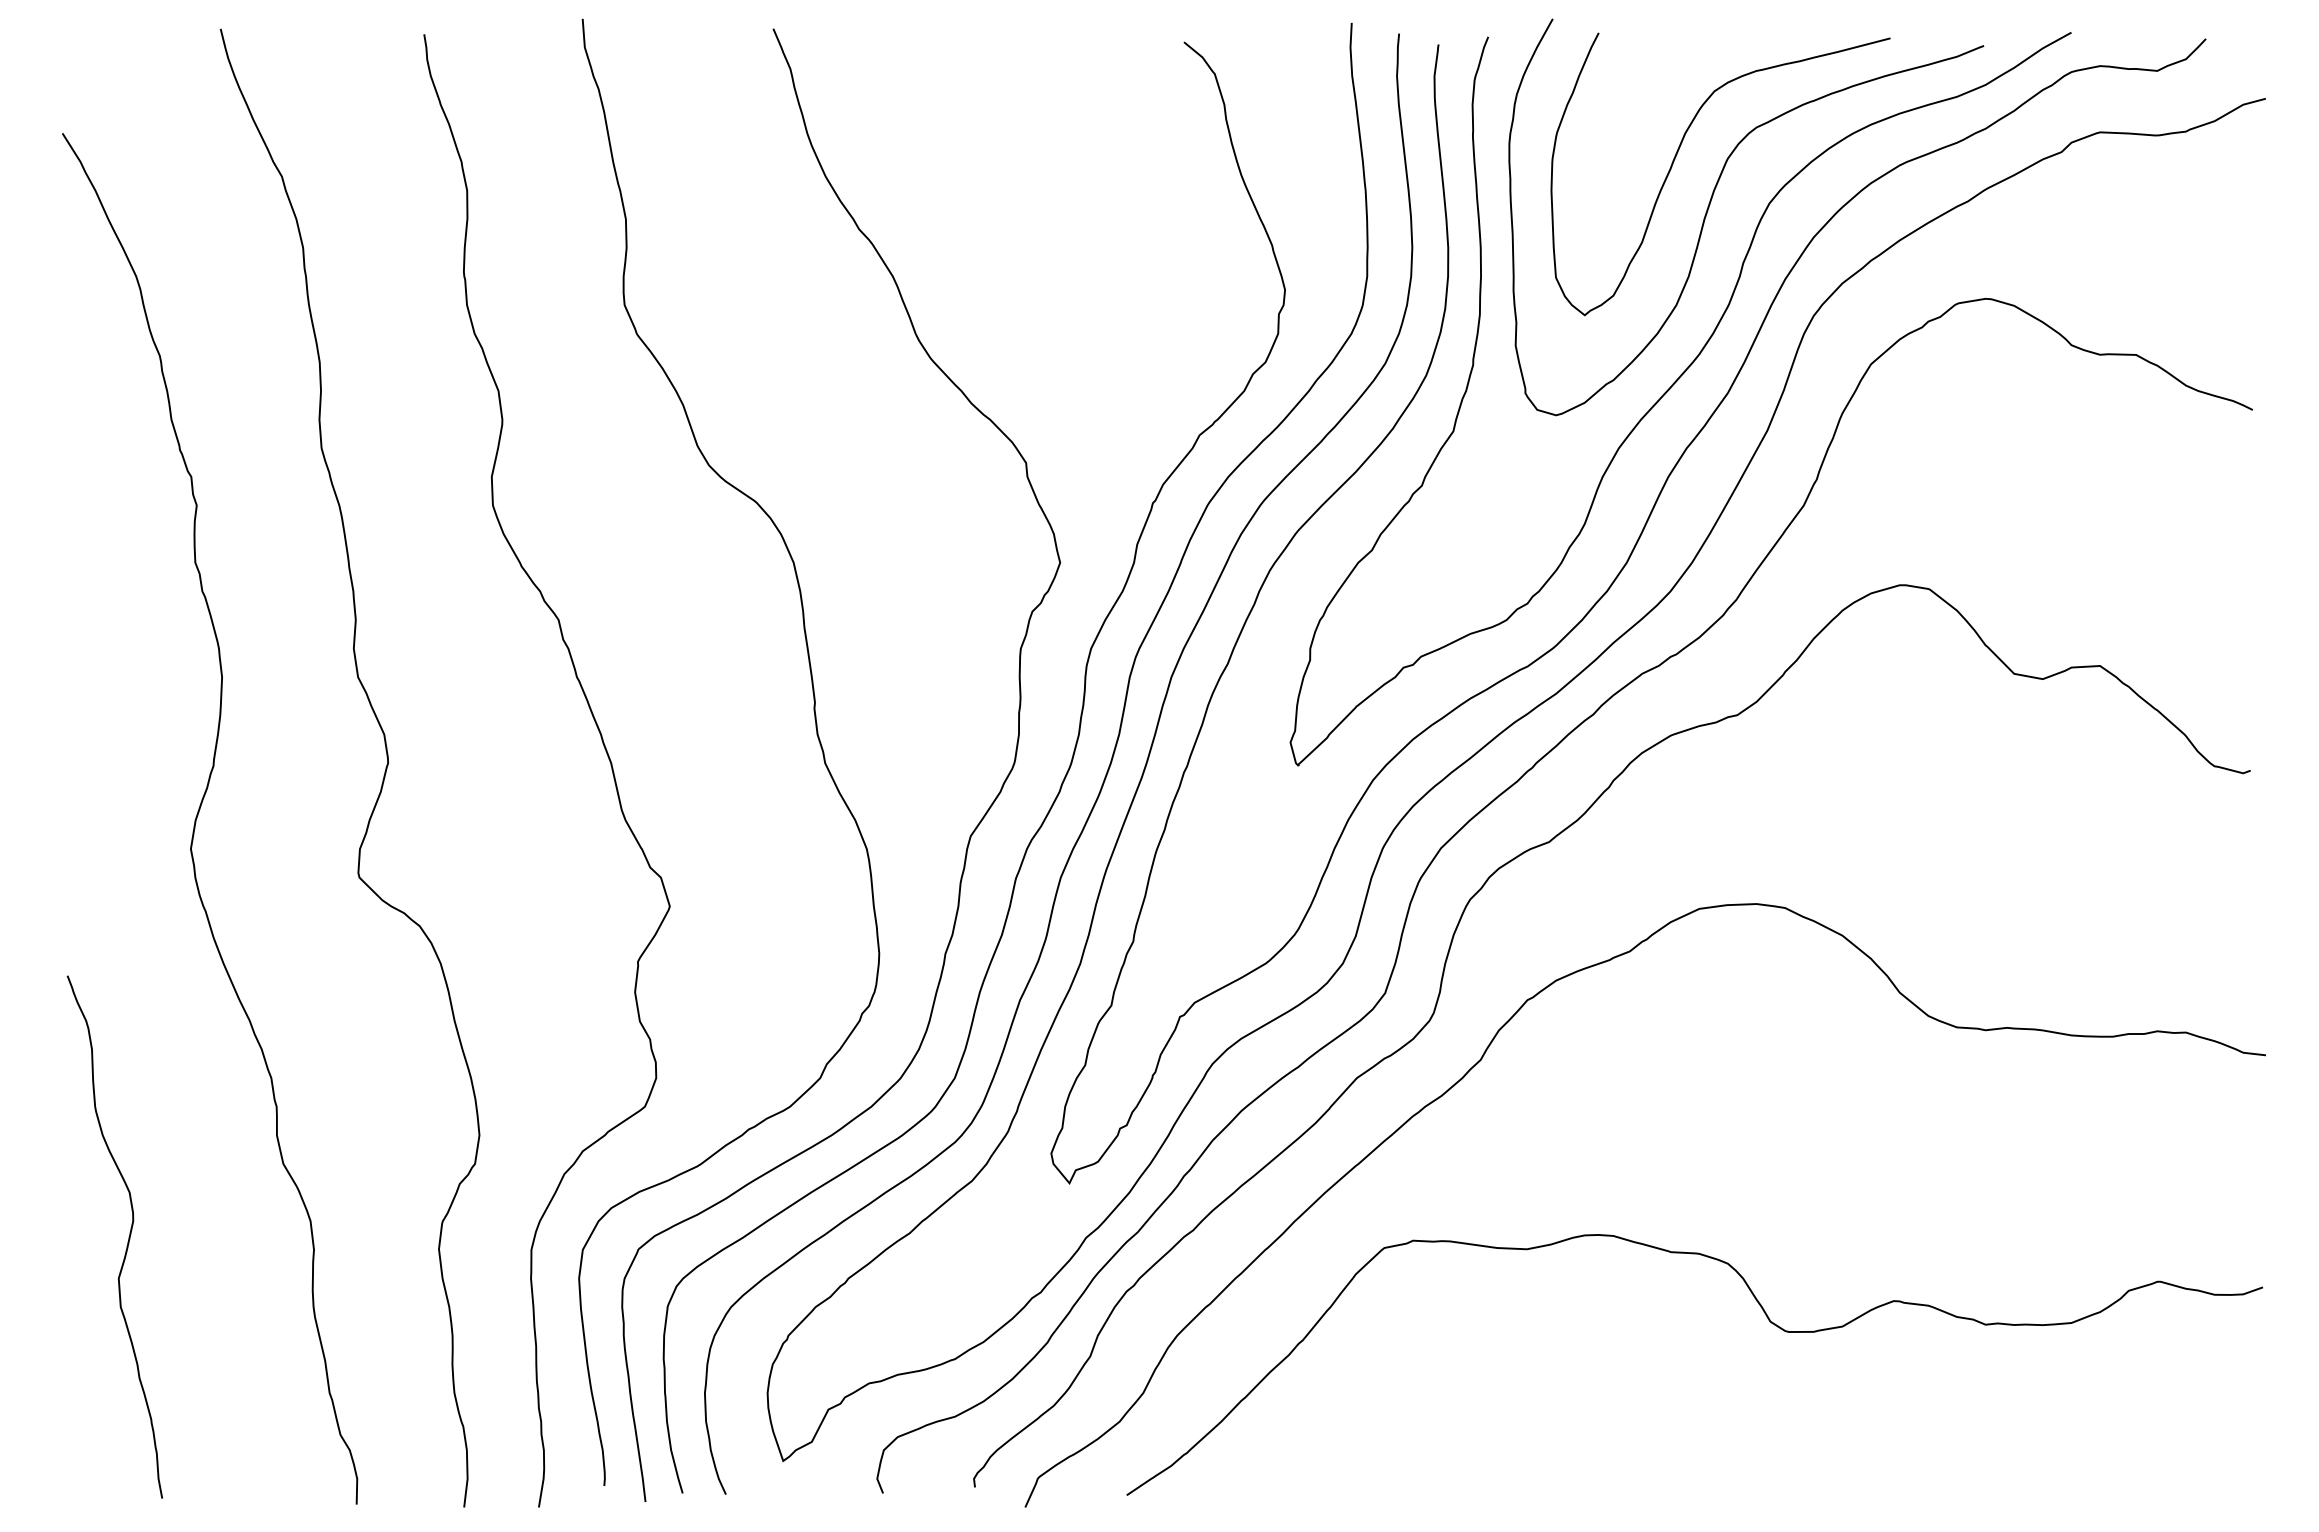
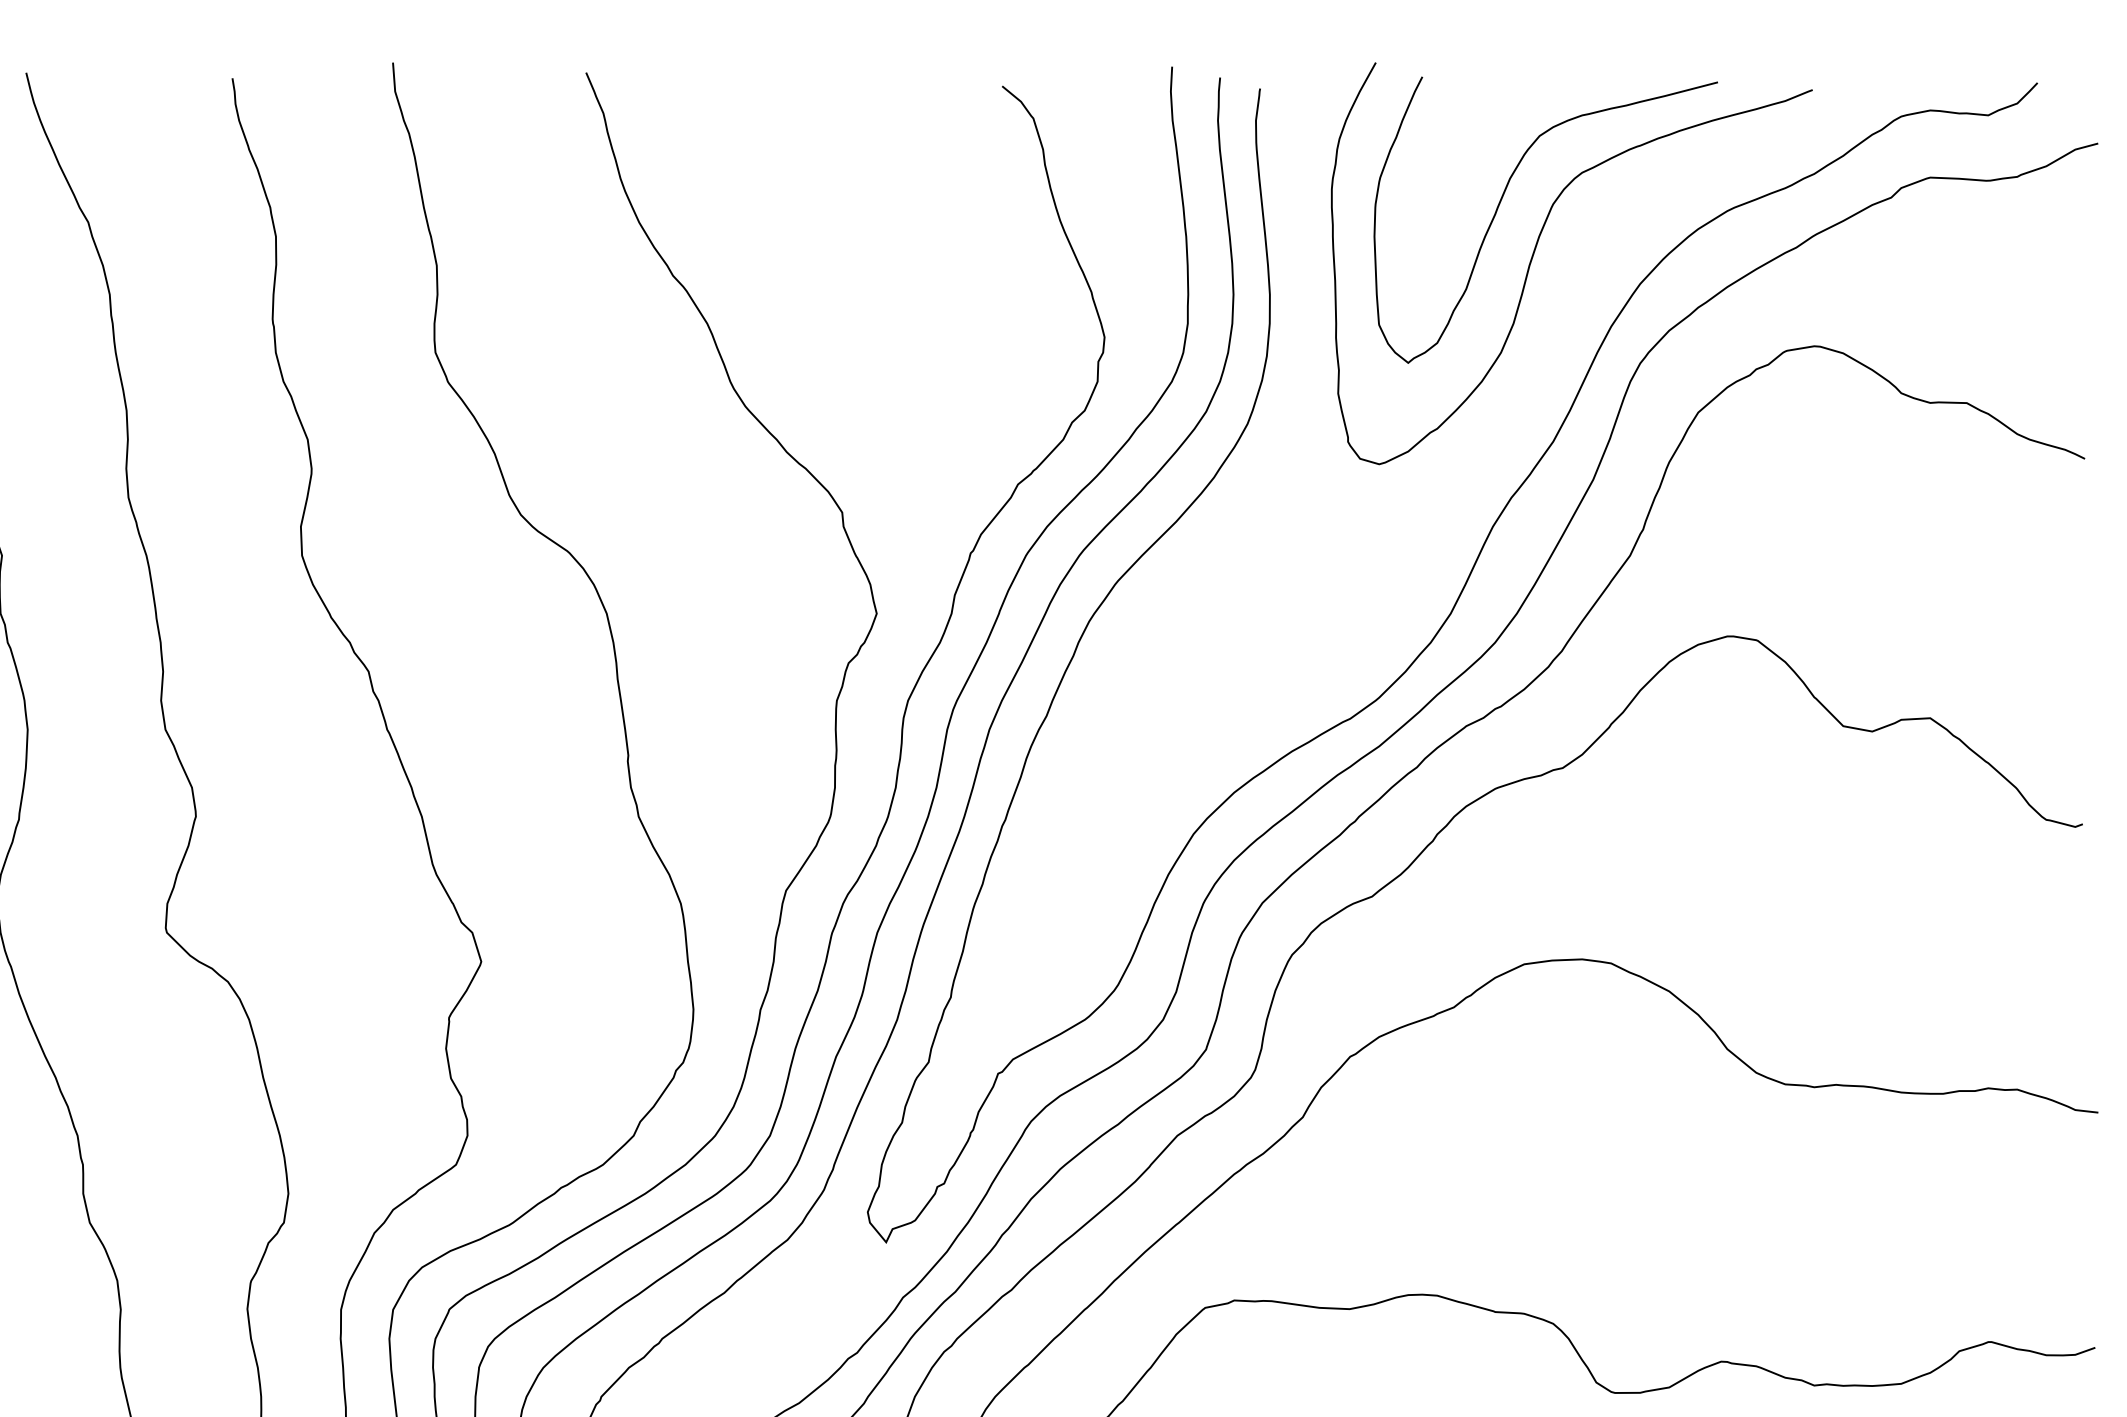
curve: (1670, 389) -> (1495, 438), removed

